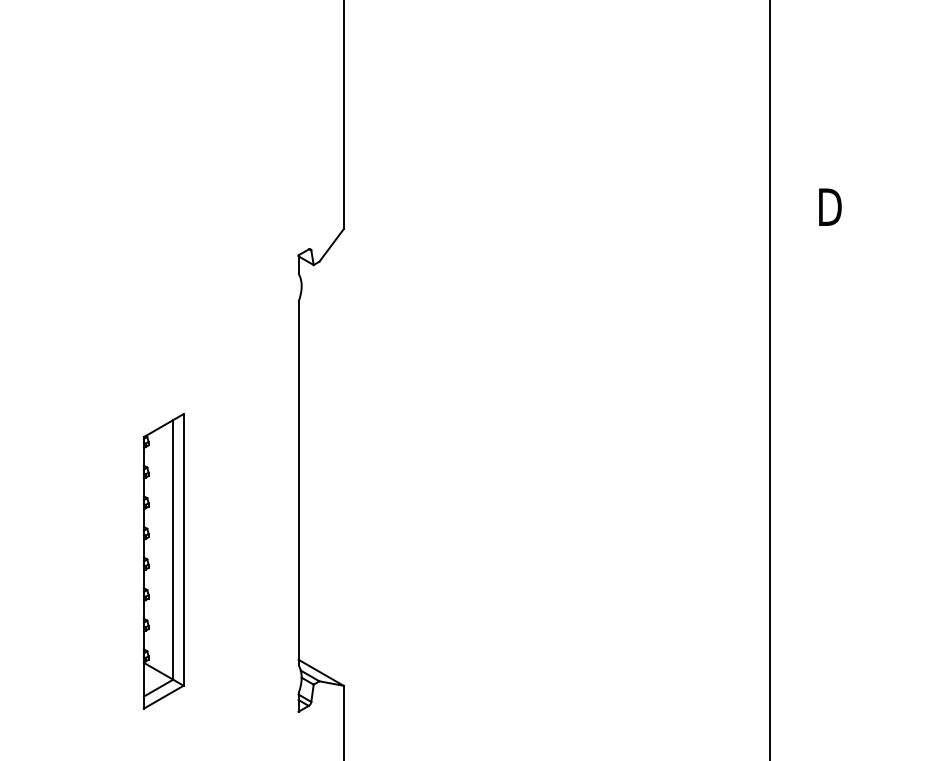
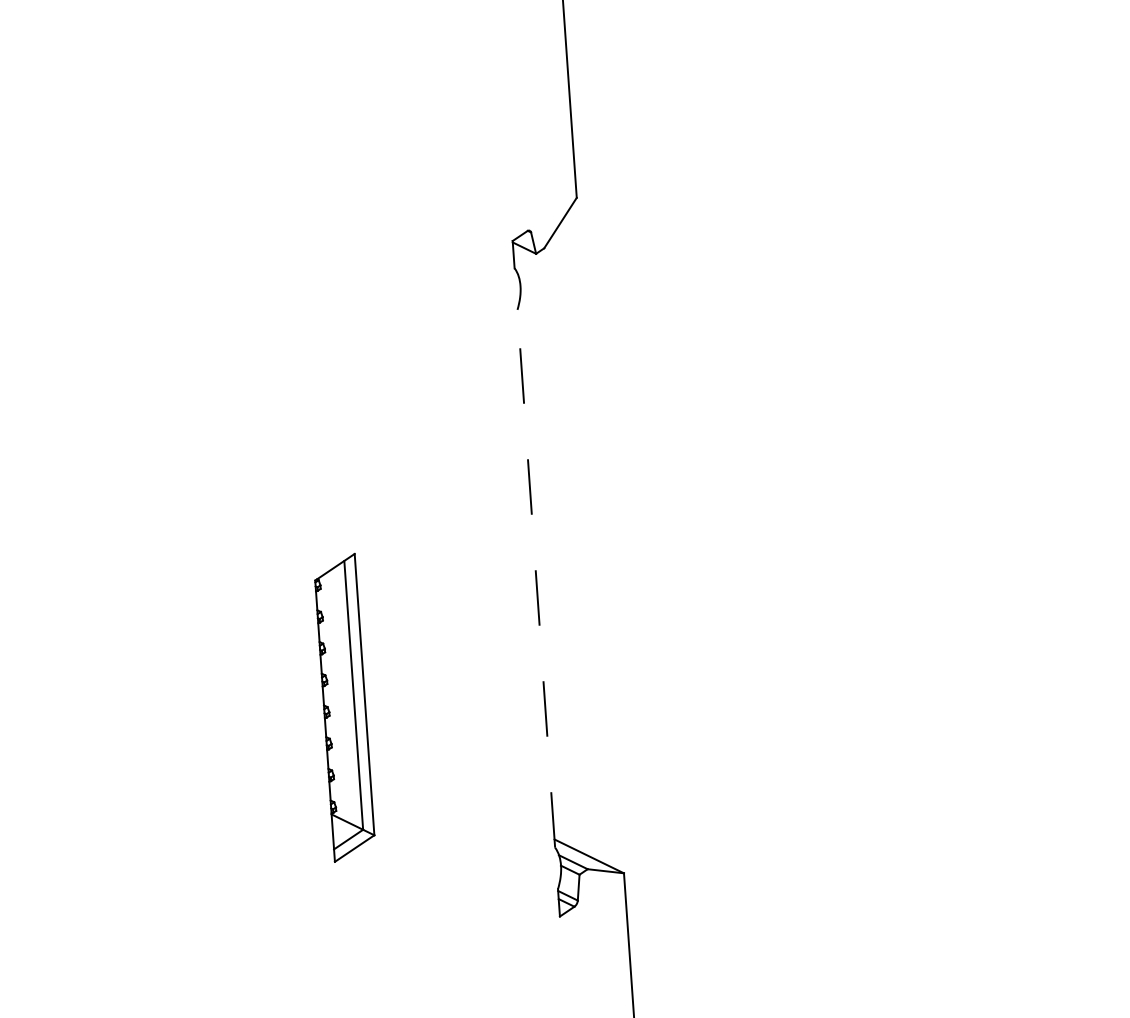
line: (298, 483) -> (536, 578), solid -> dashed
part: (163, 561) -> (344, 708), size x0.7

